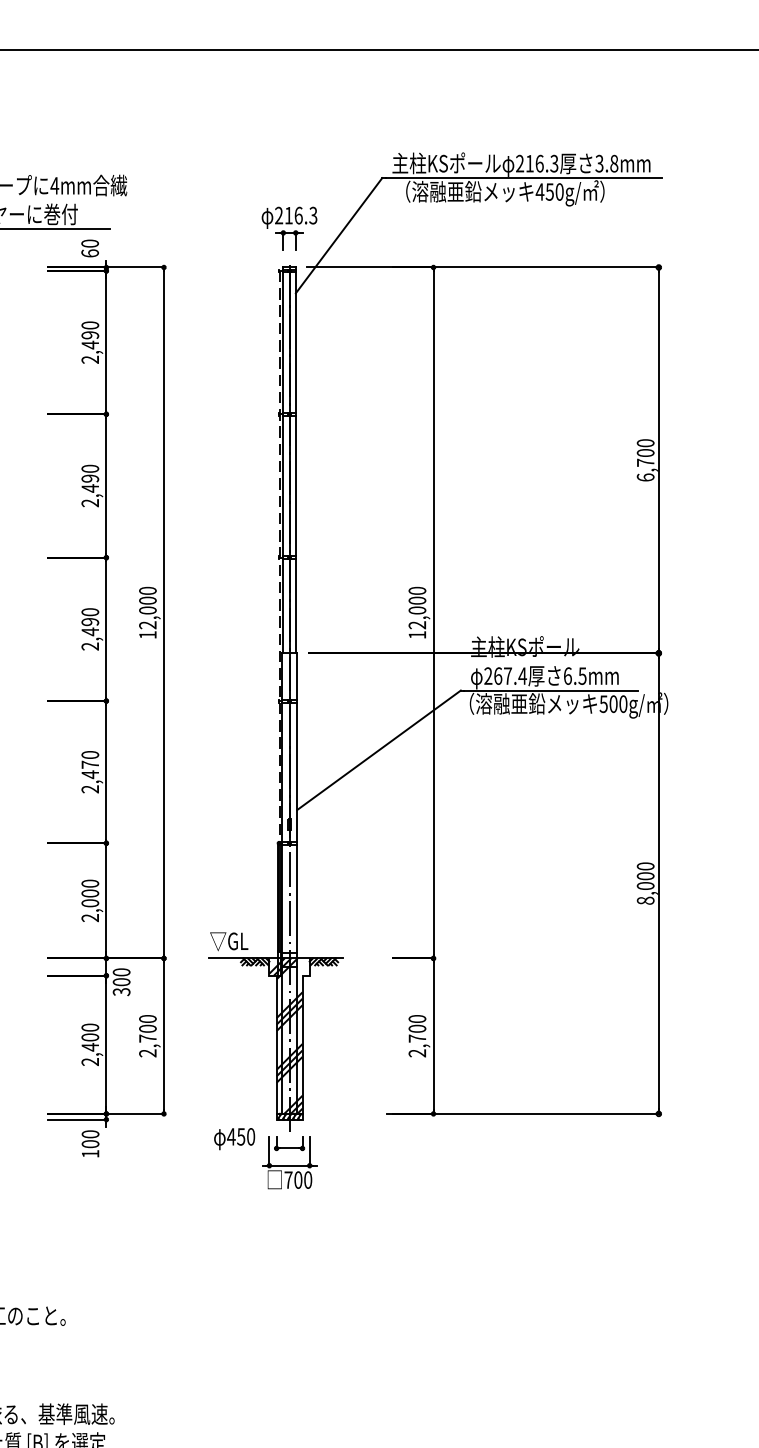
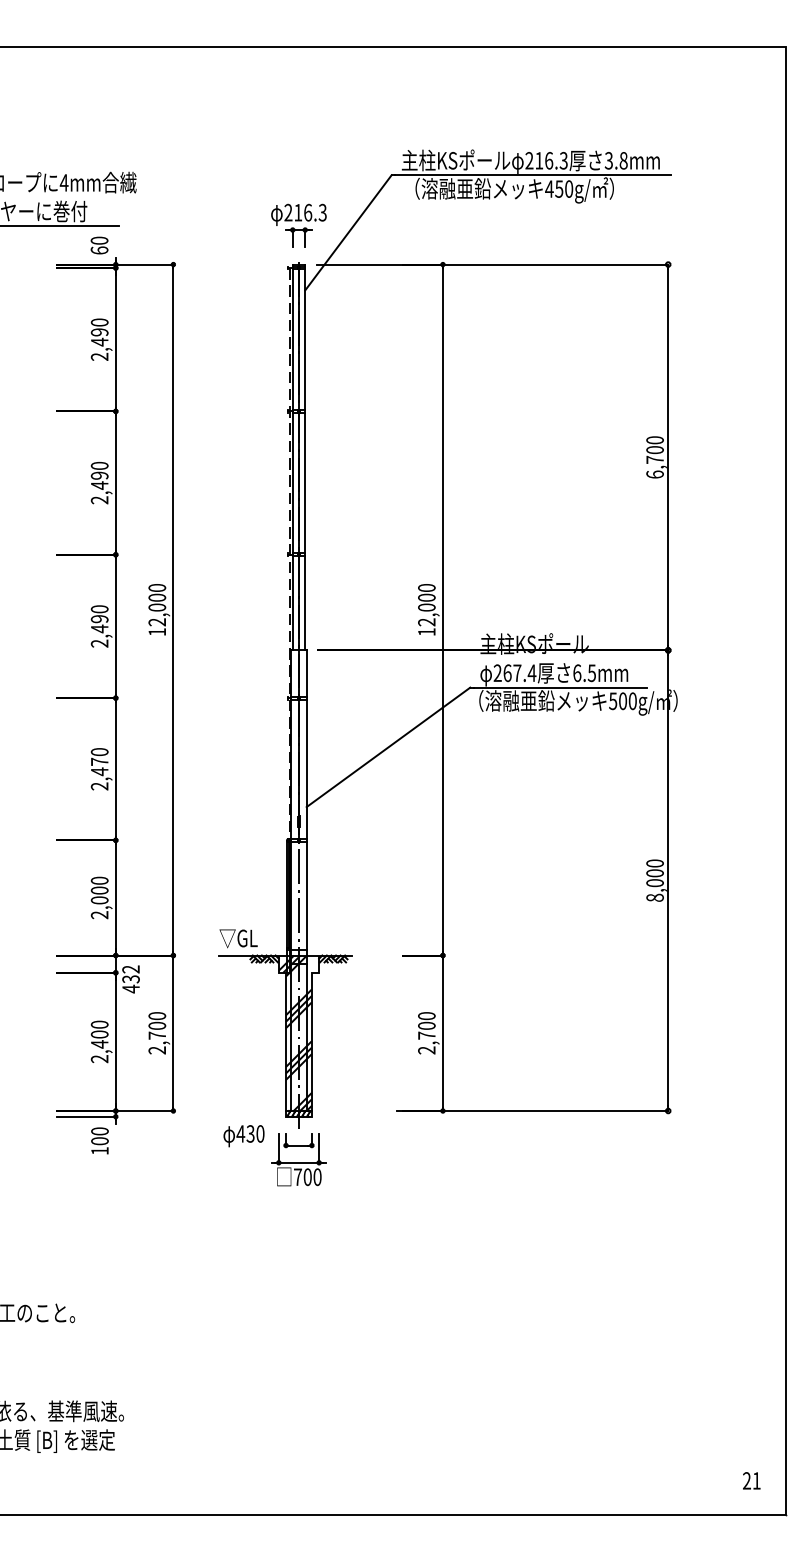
text: (121, 982) -> (130, 979), 300 -> 432
text: (241, 1136) -> (250, 1133), 450 -> 430

